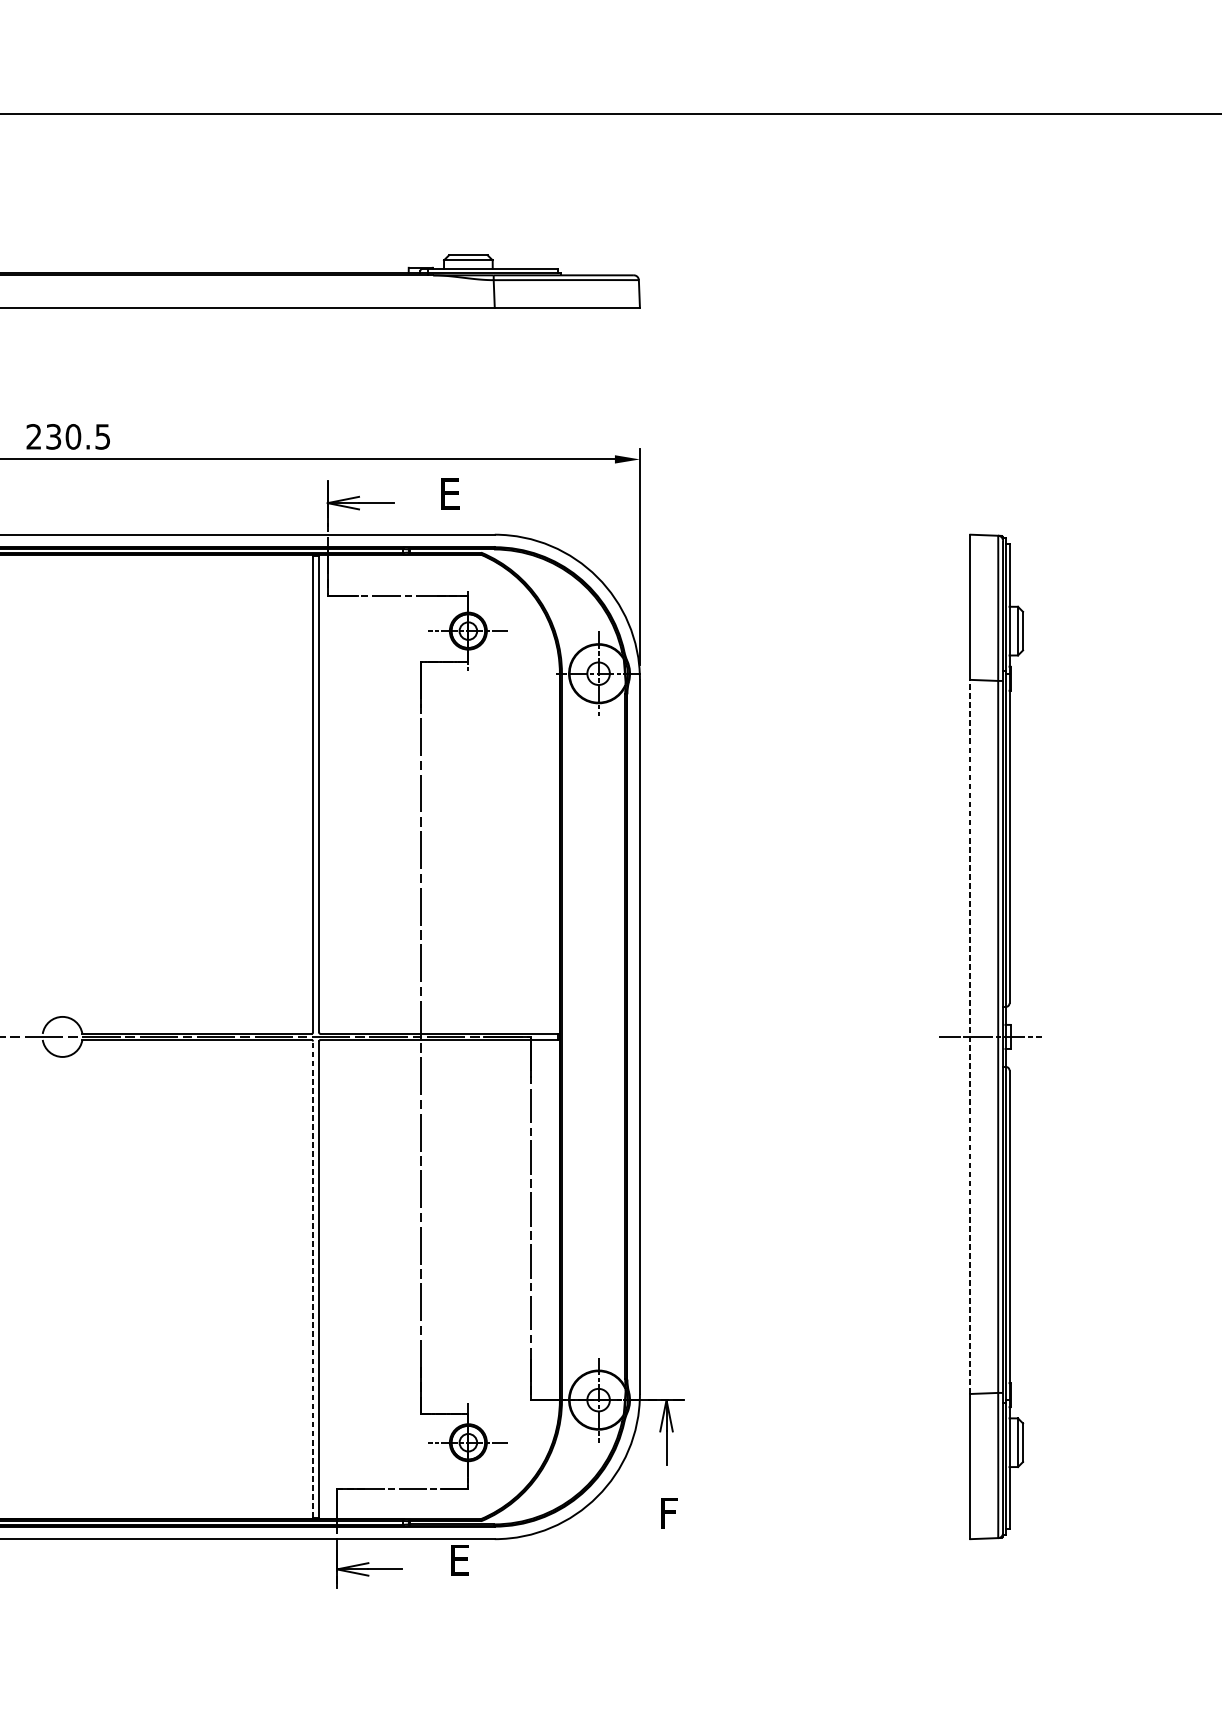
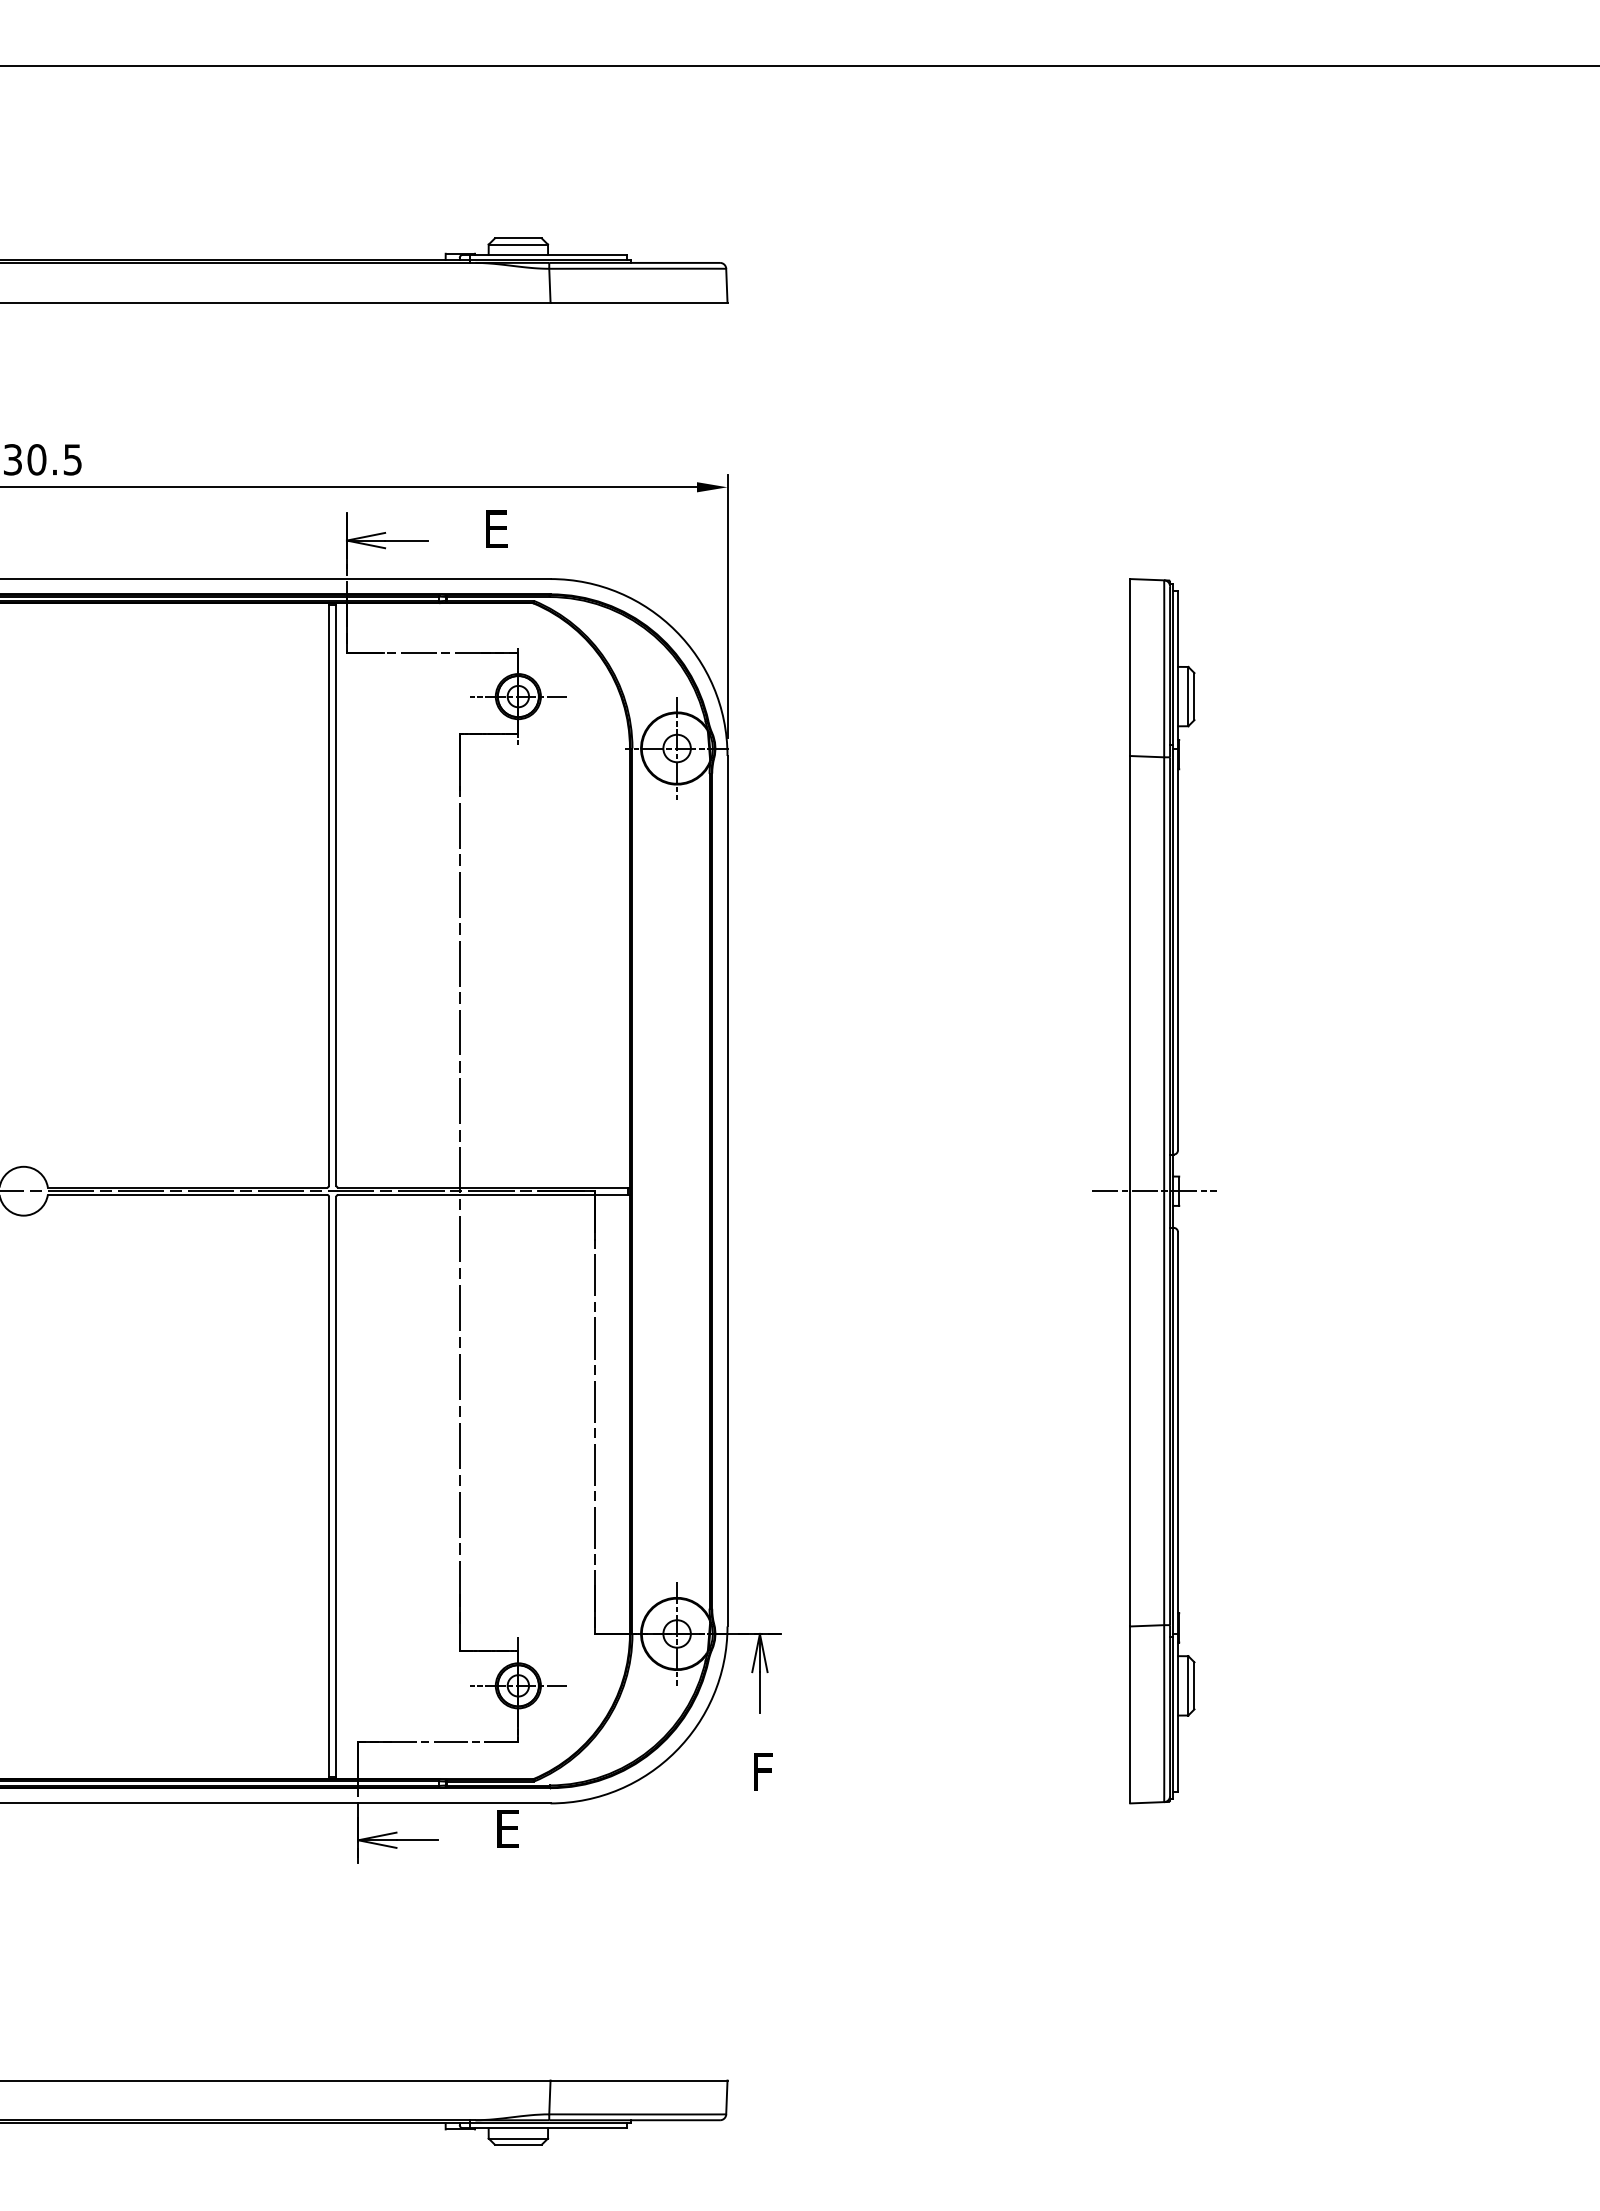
line: (970, 1036) -> (1130, 1190), dashed -> solid
line: (313, 1279) -> (329, 1486), dashed -> solid

